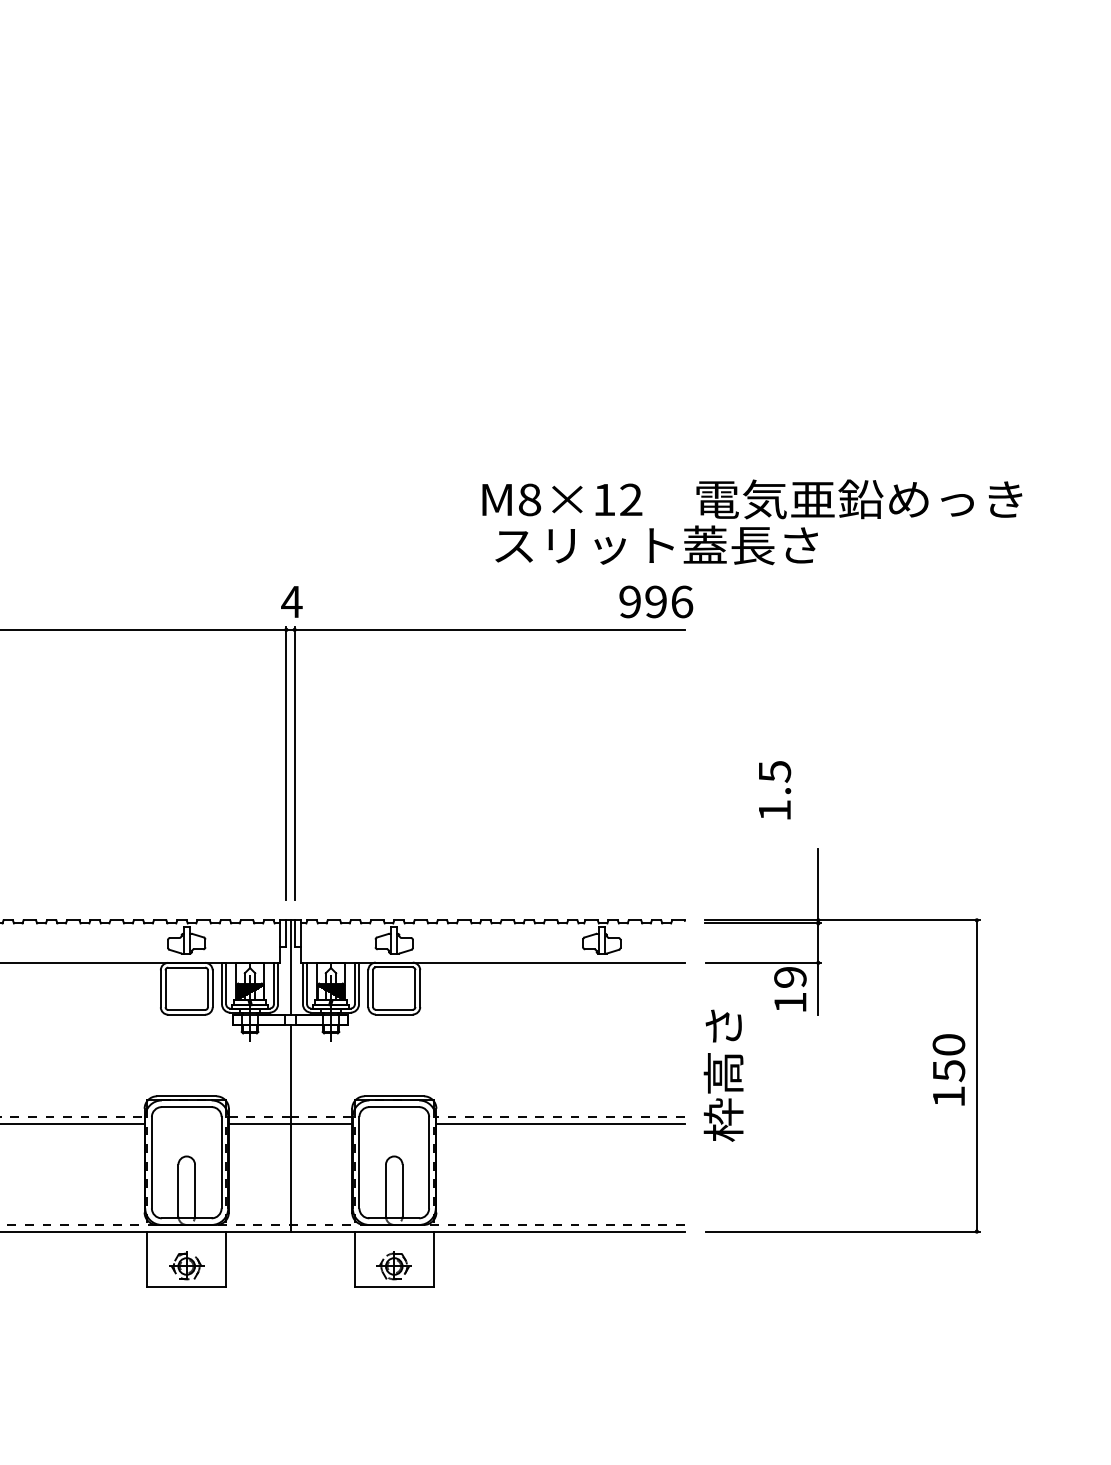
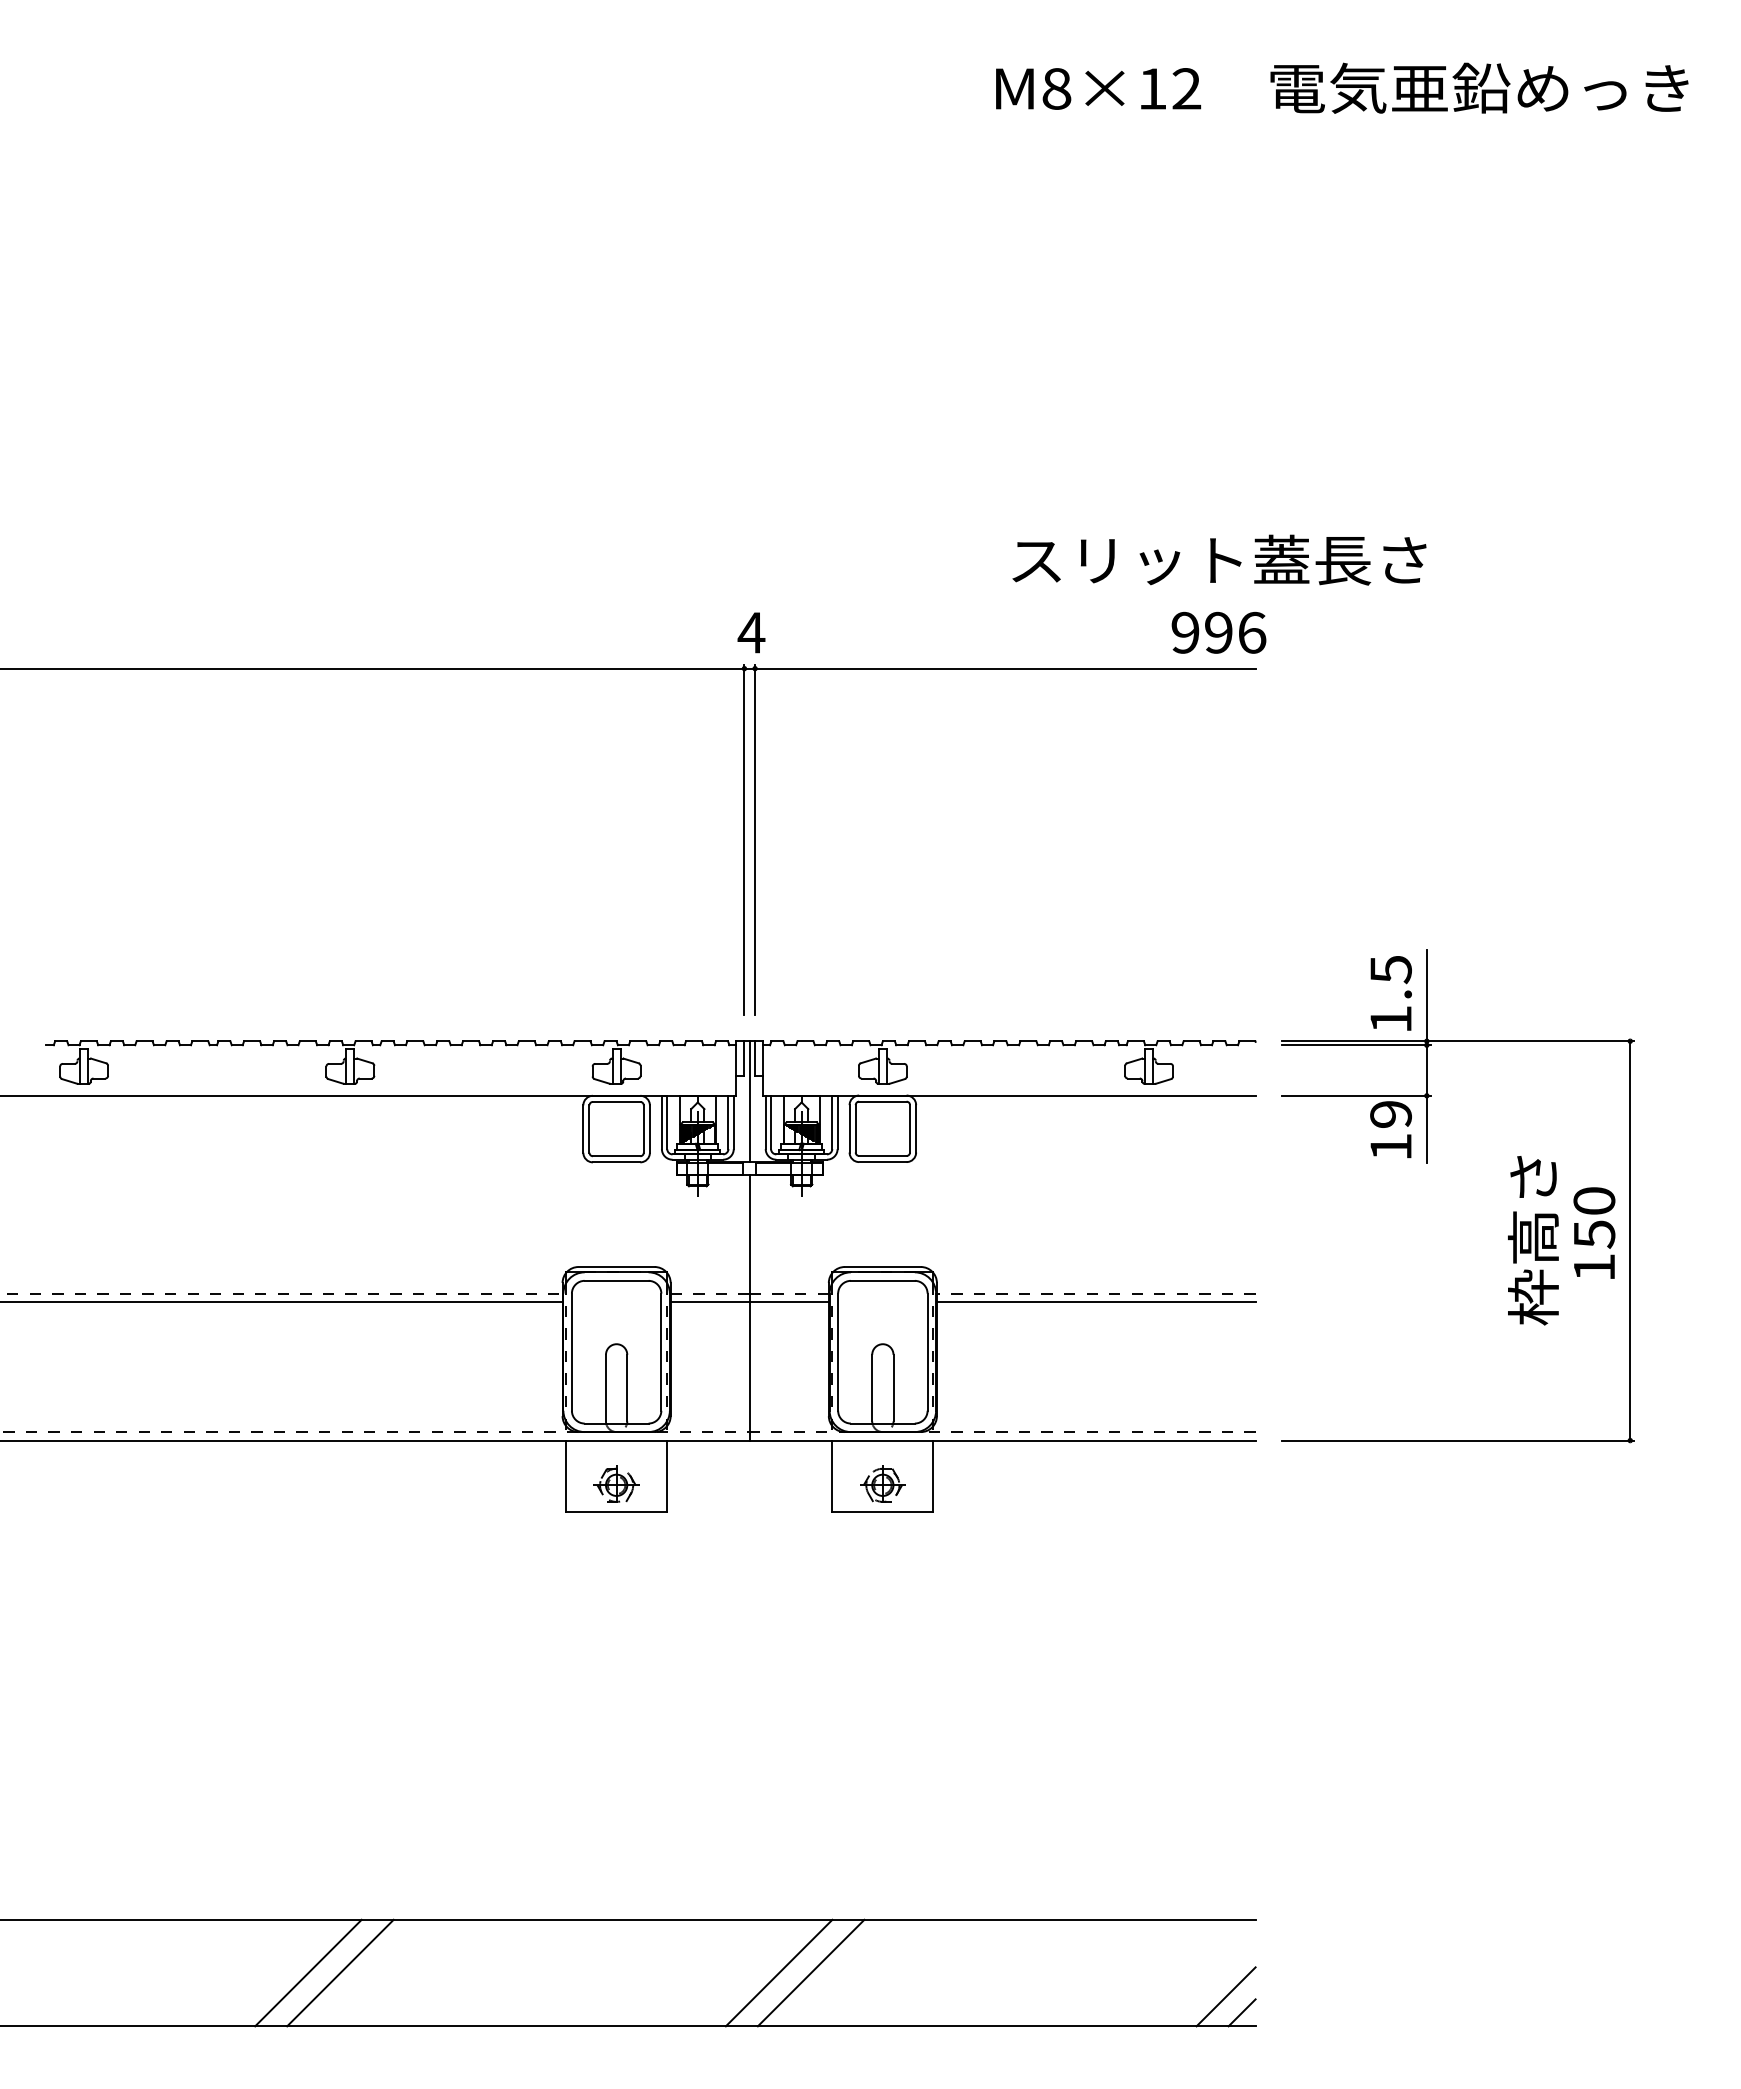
text: (752, 498) -> (1342, 87), moved
text: (774, 790) -> (1390, 993), moved
text: (723, 1075) -> (1533, 1240), moved

